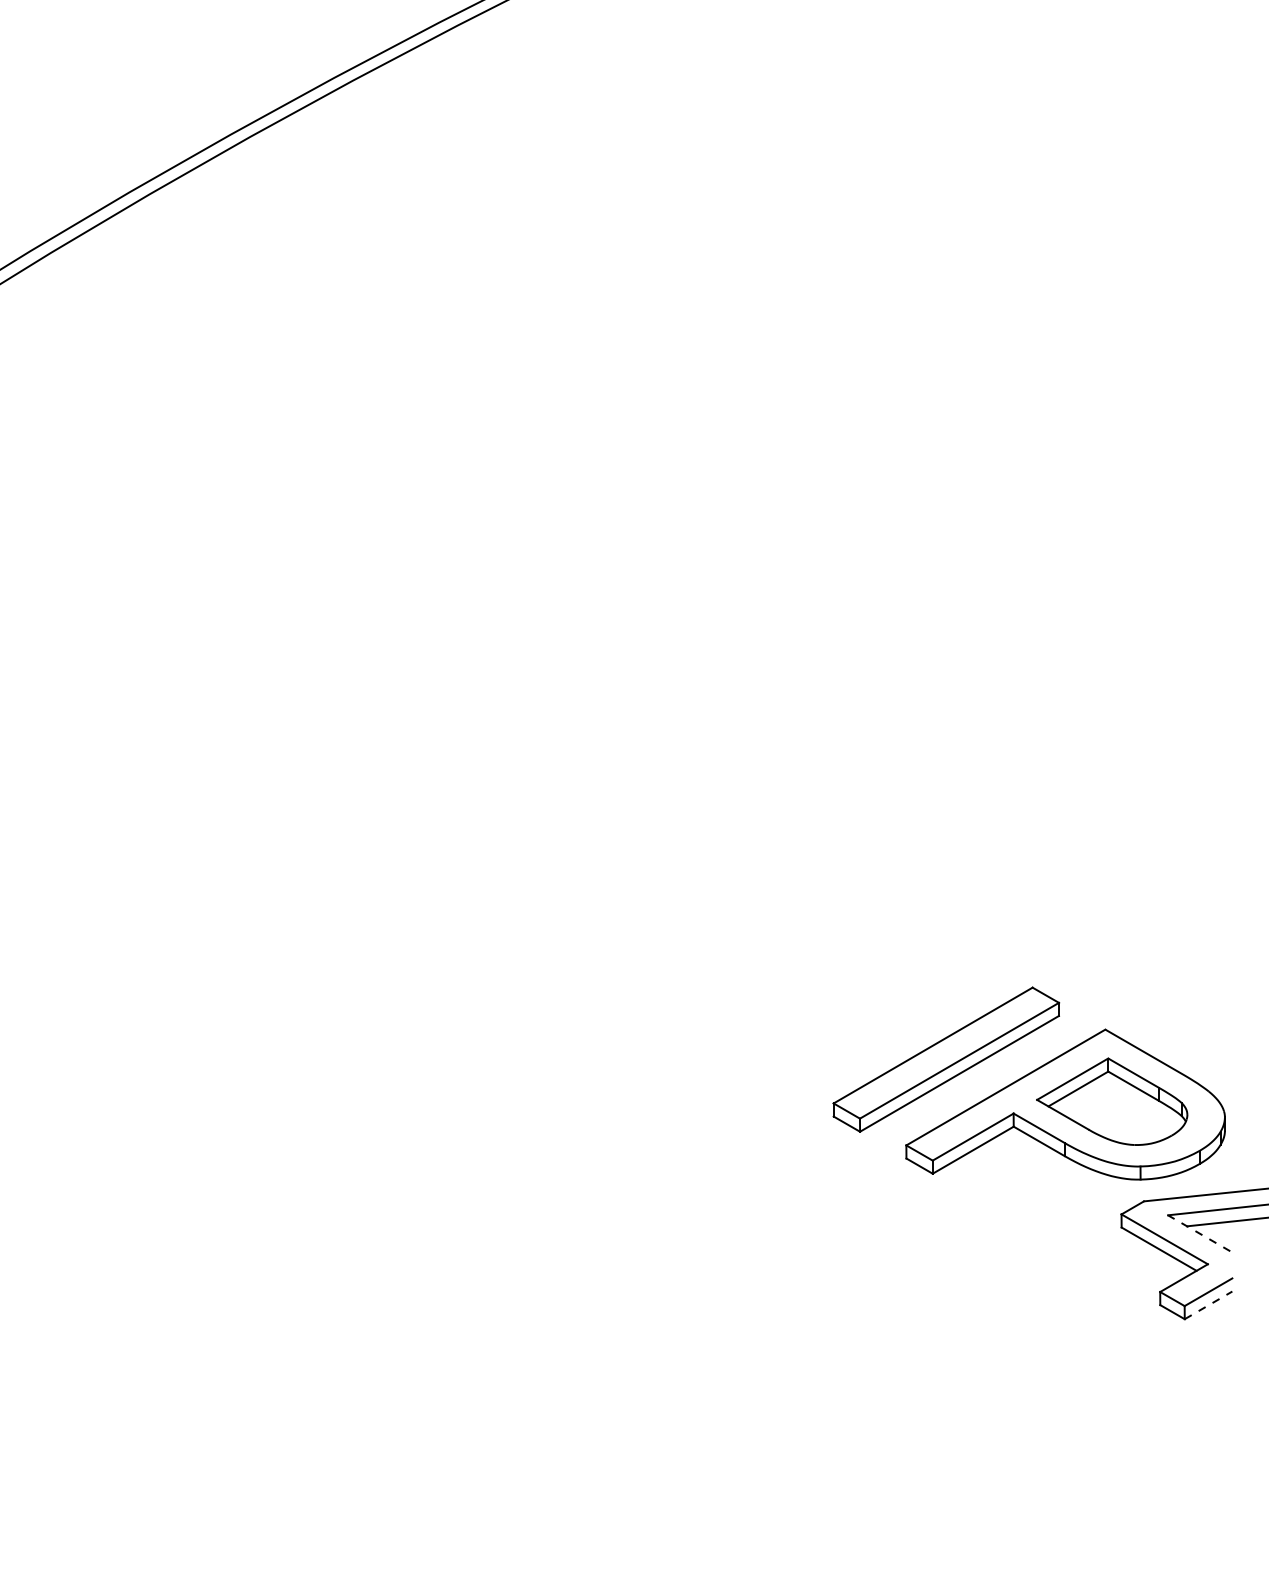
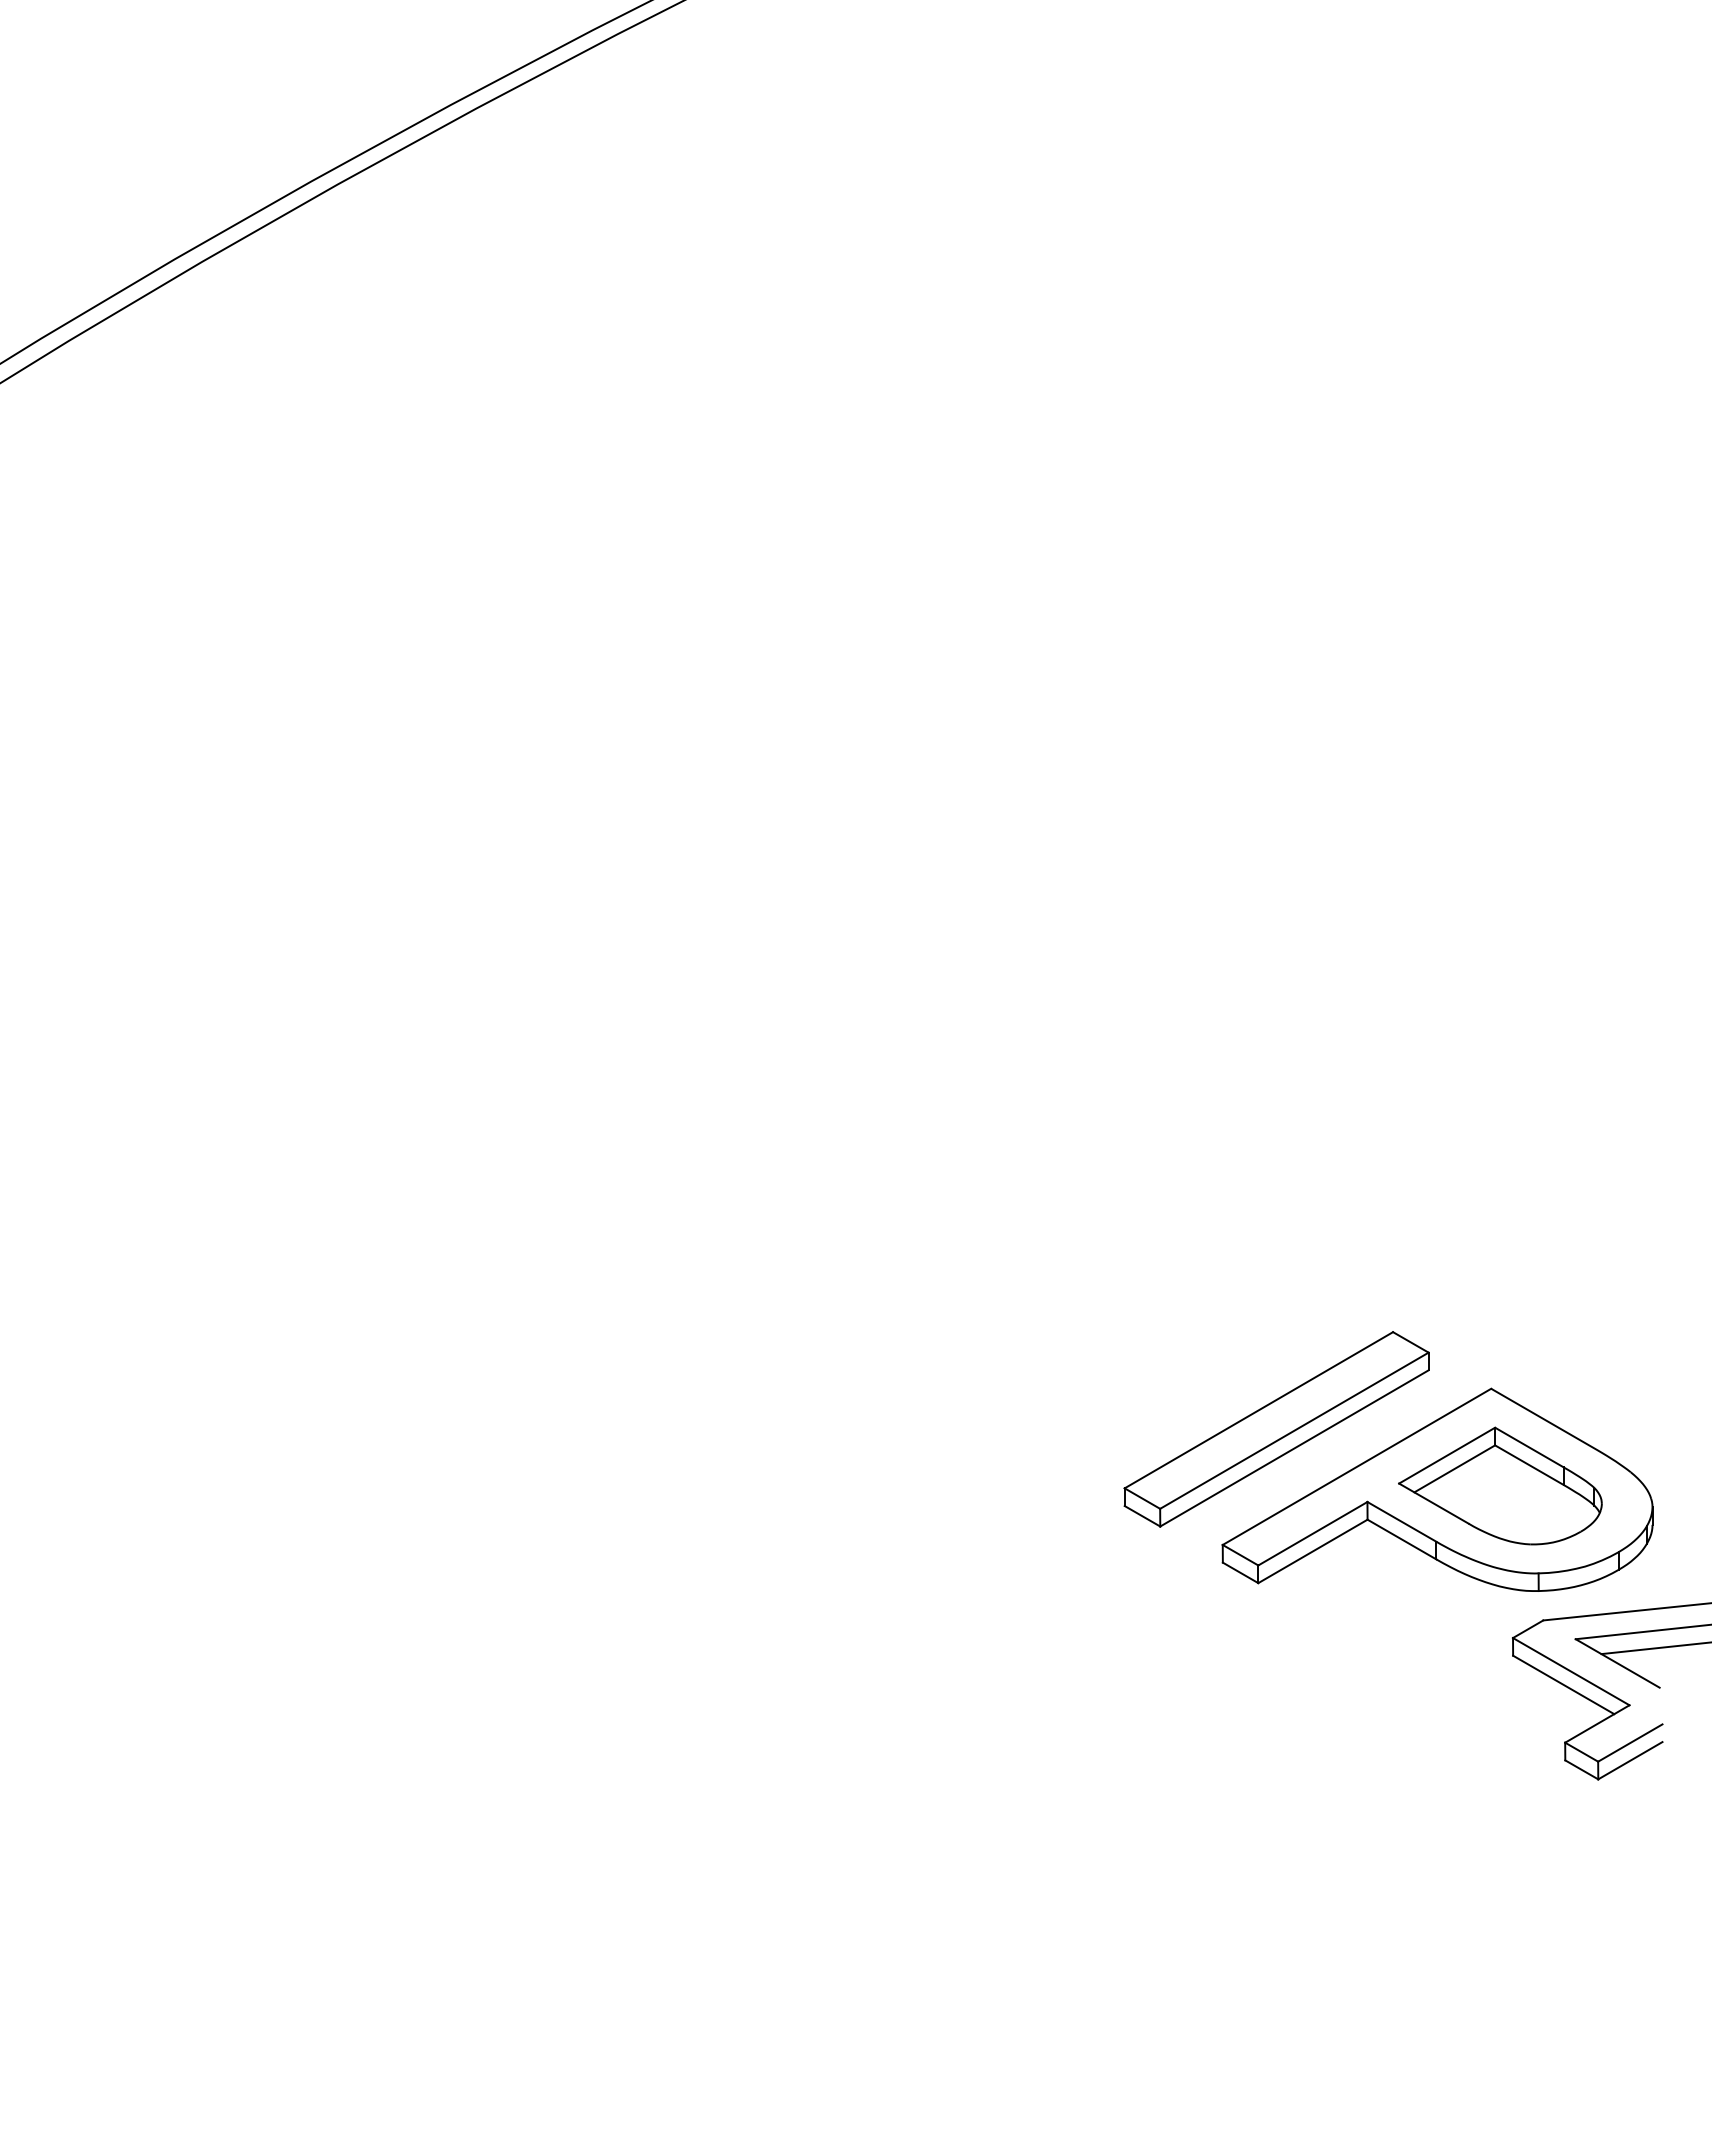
line: (1198, 1233) -> (1617, 1663), dashed -> solid
line: (1208, 1305) -> (1630, 1760), dashed -> solid

